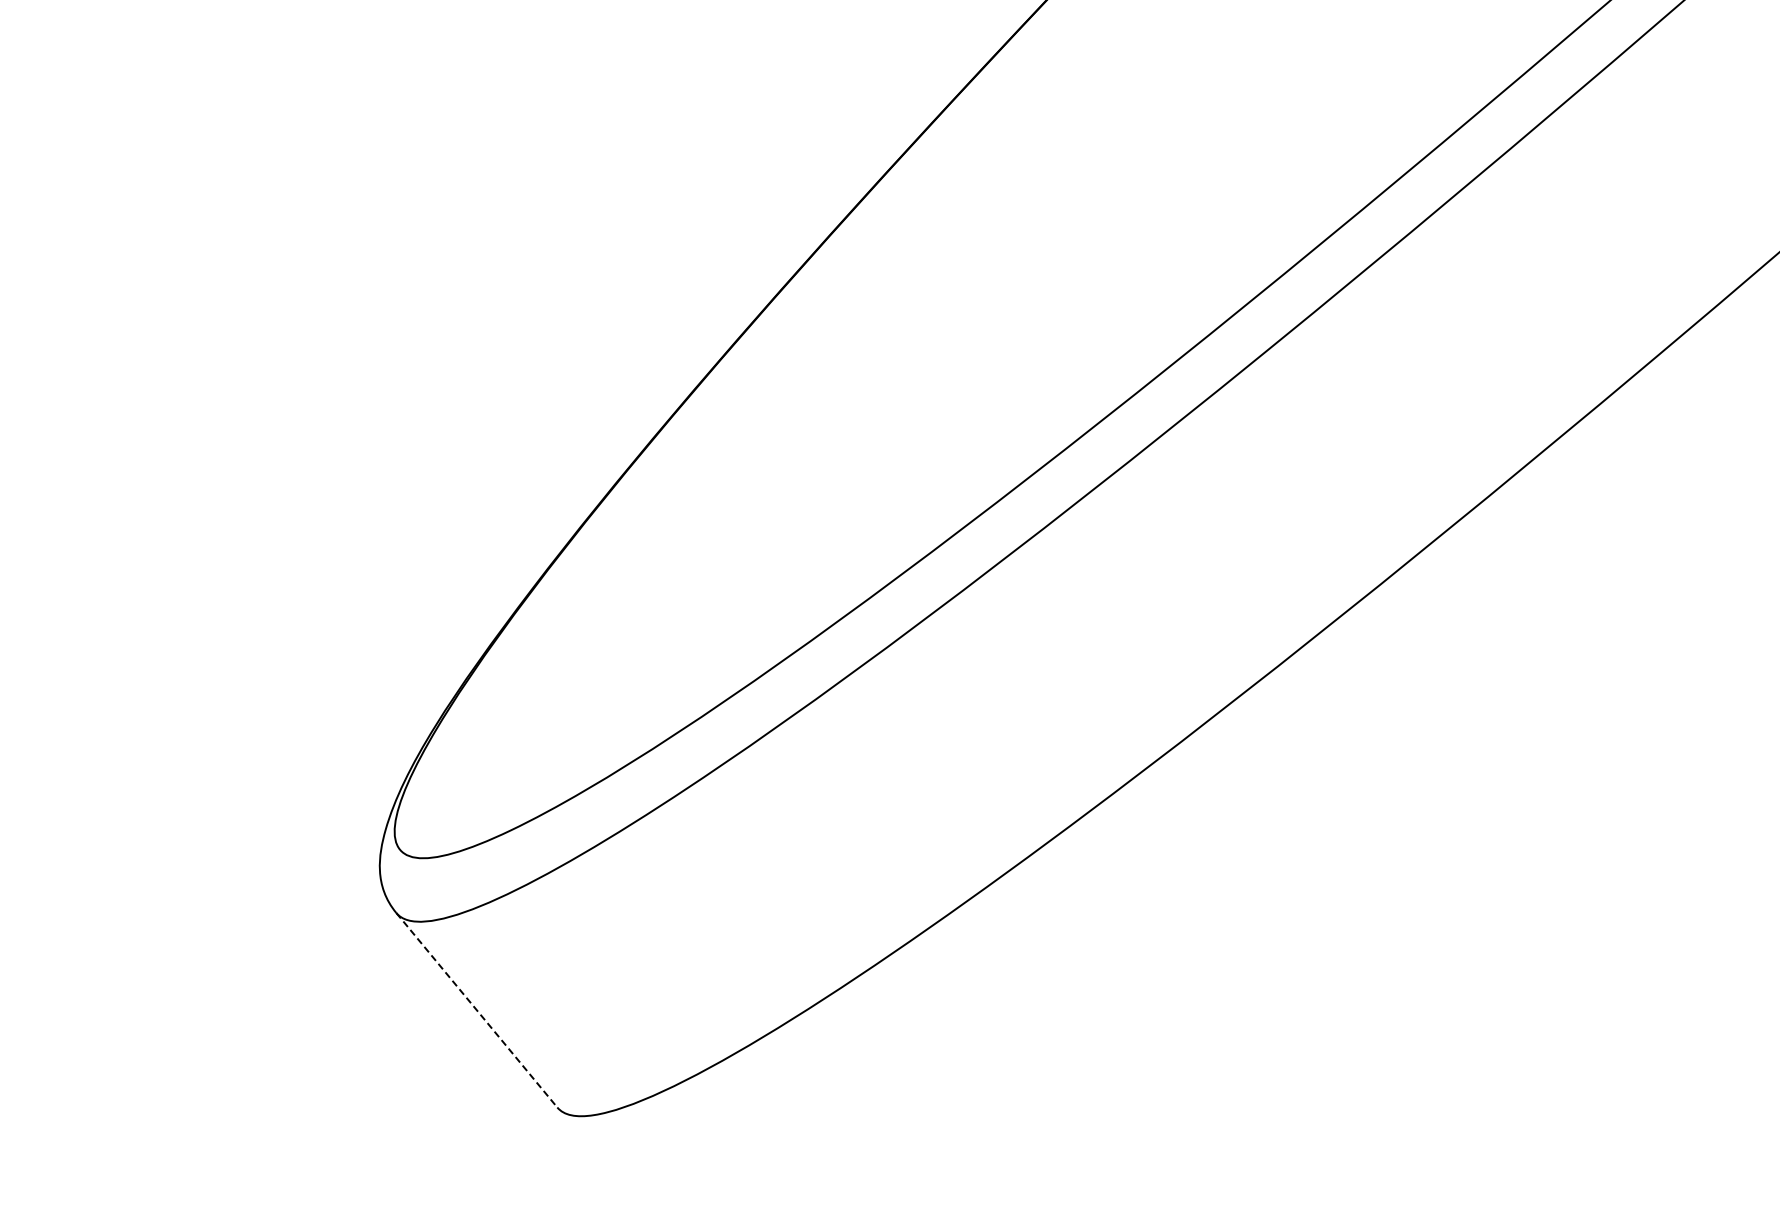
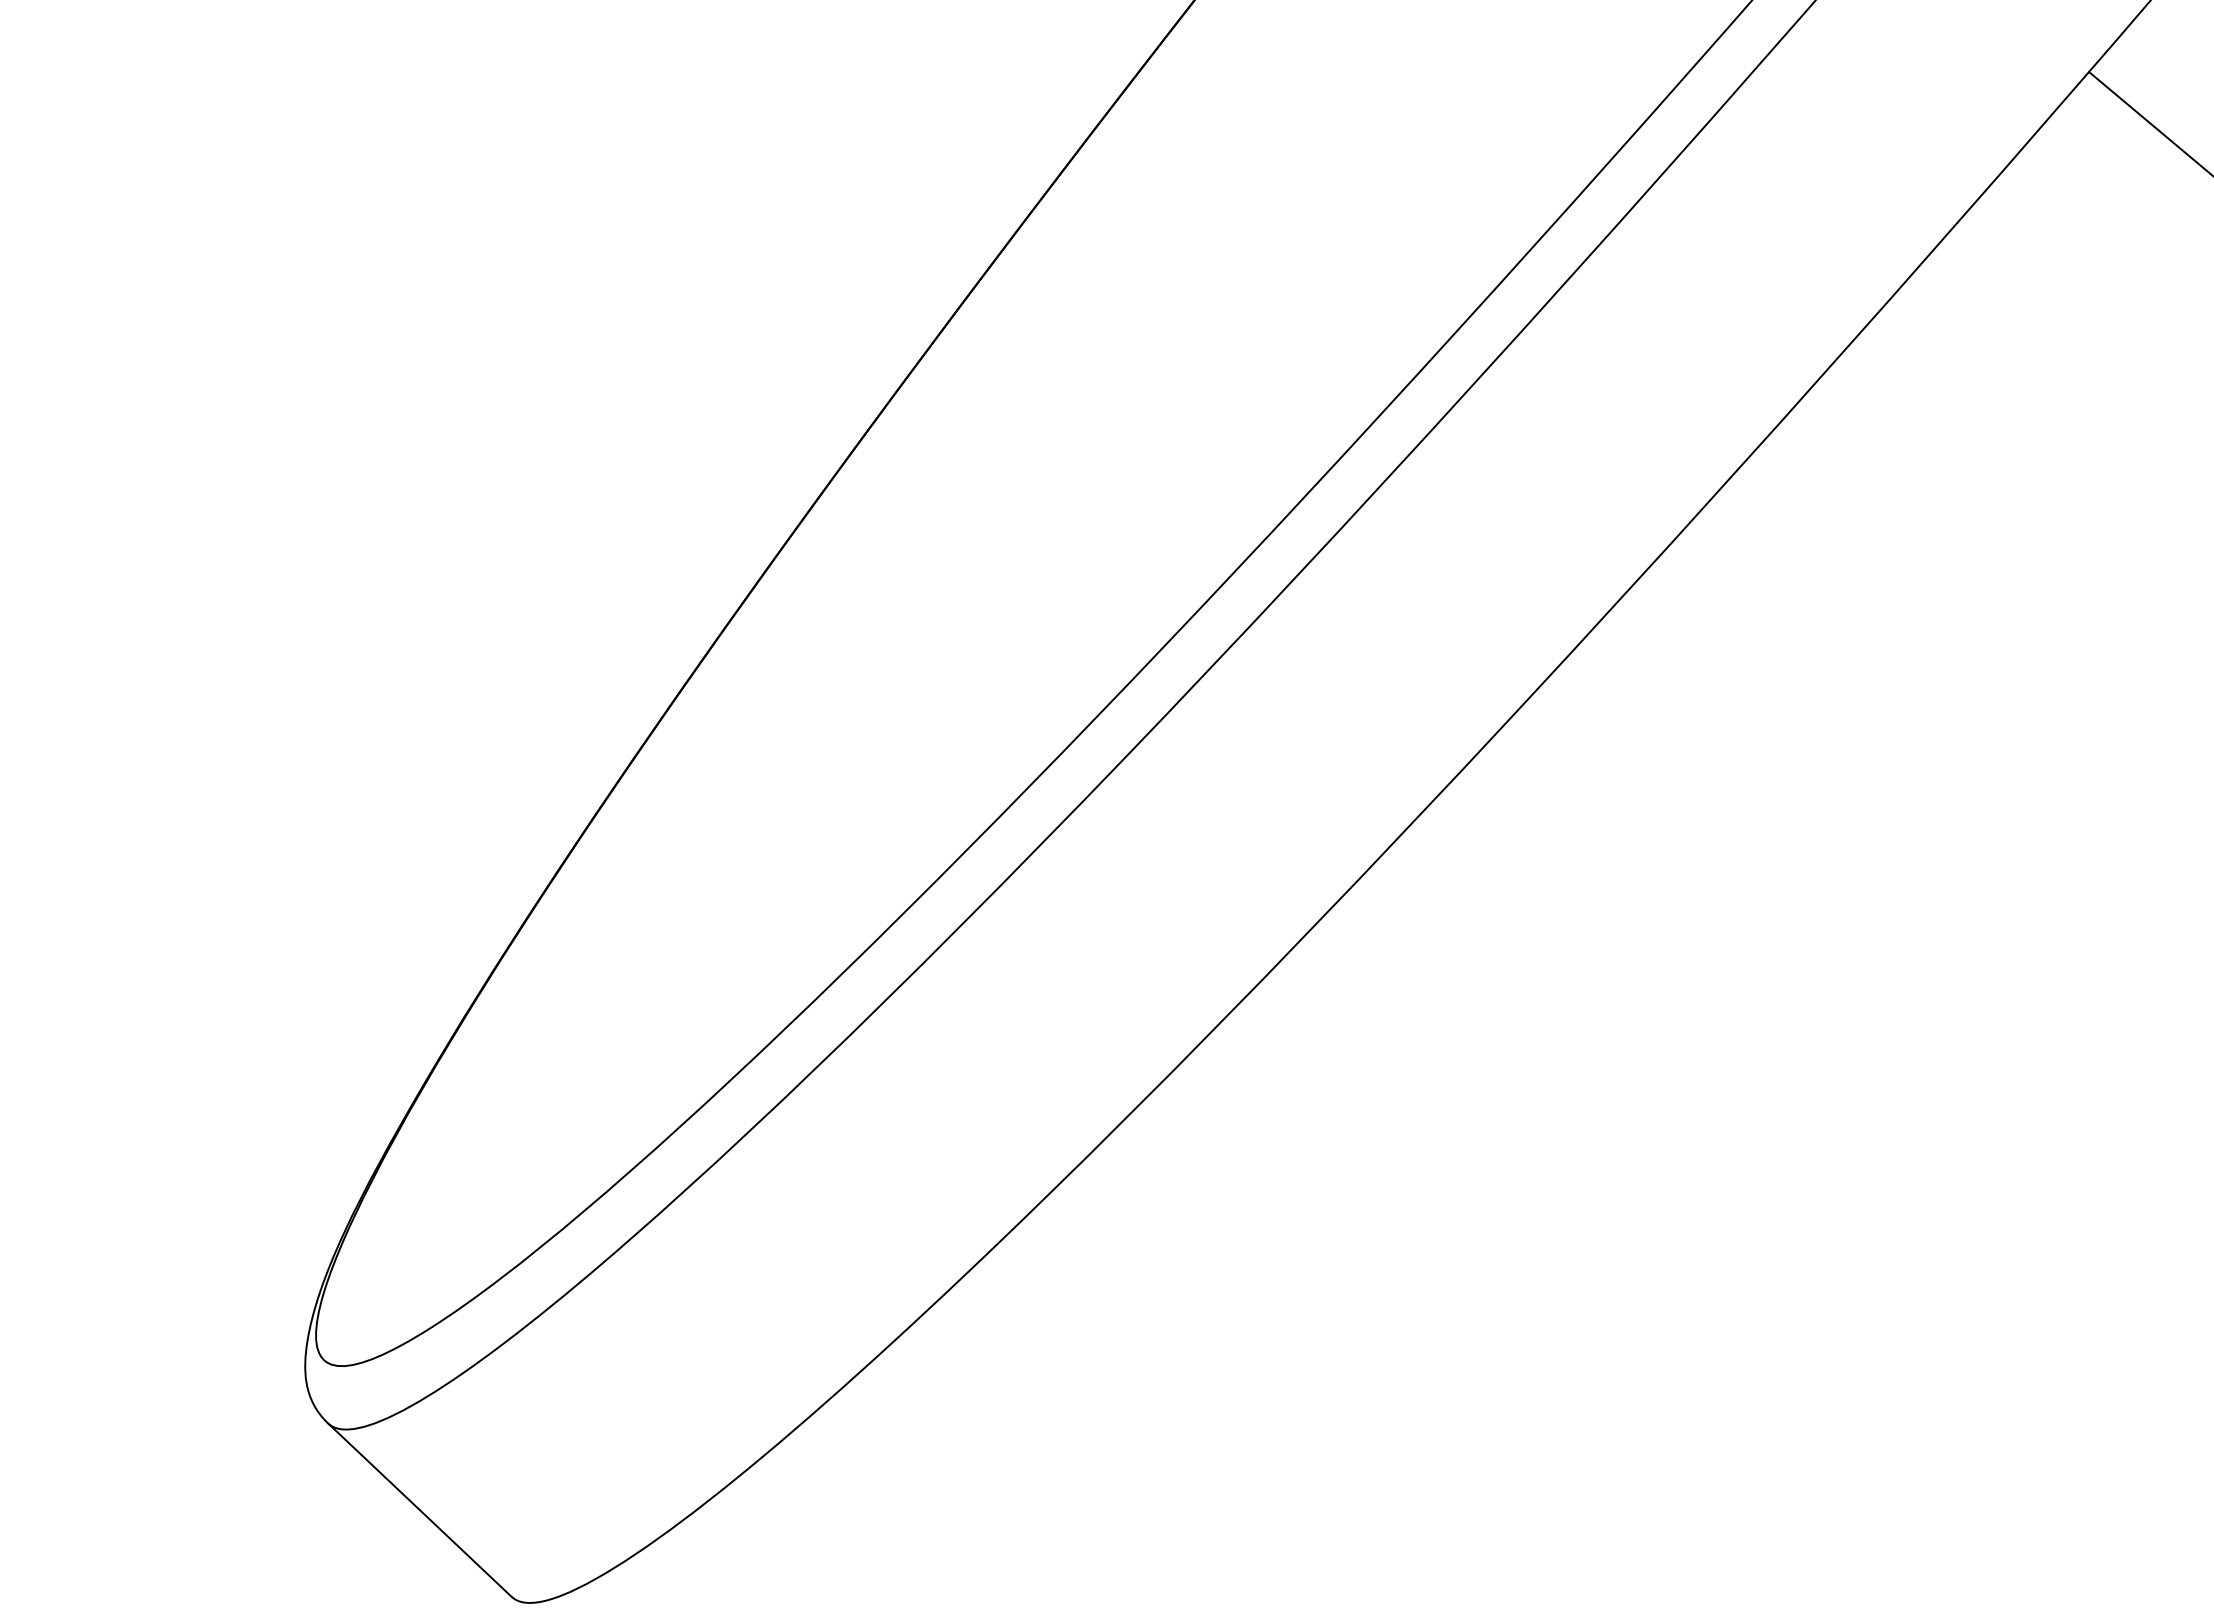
line: (477, 1010) -> (420, 1510), dashed -> solid

